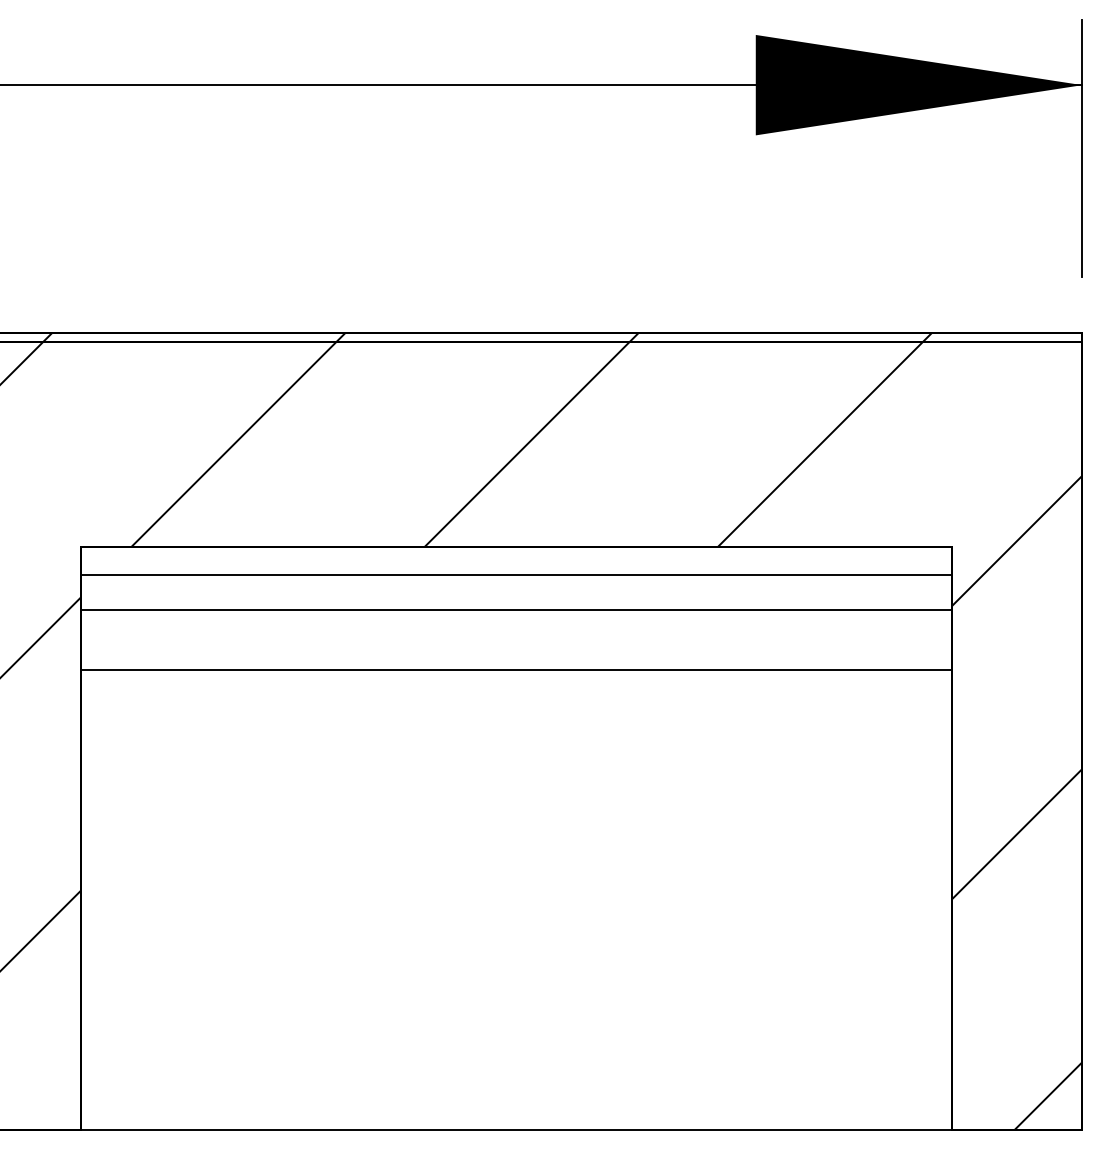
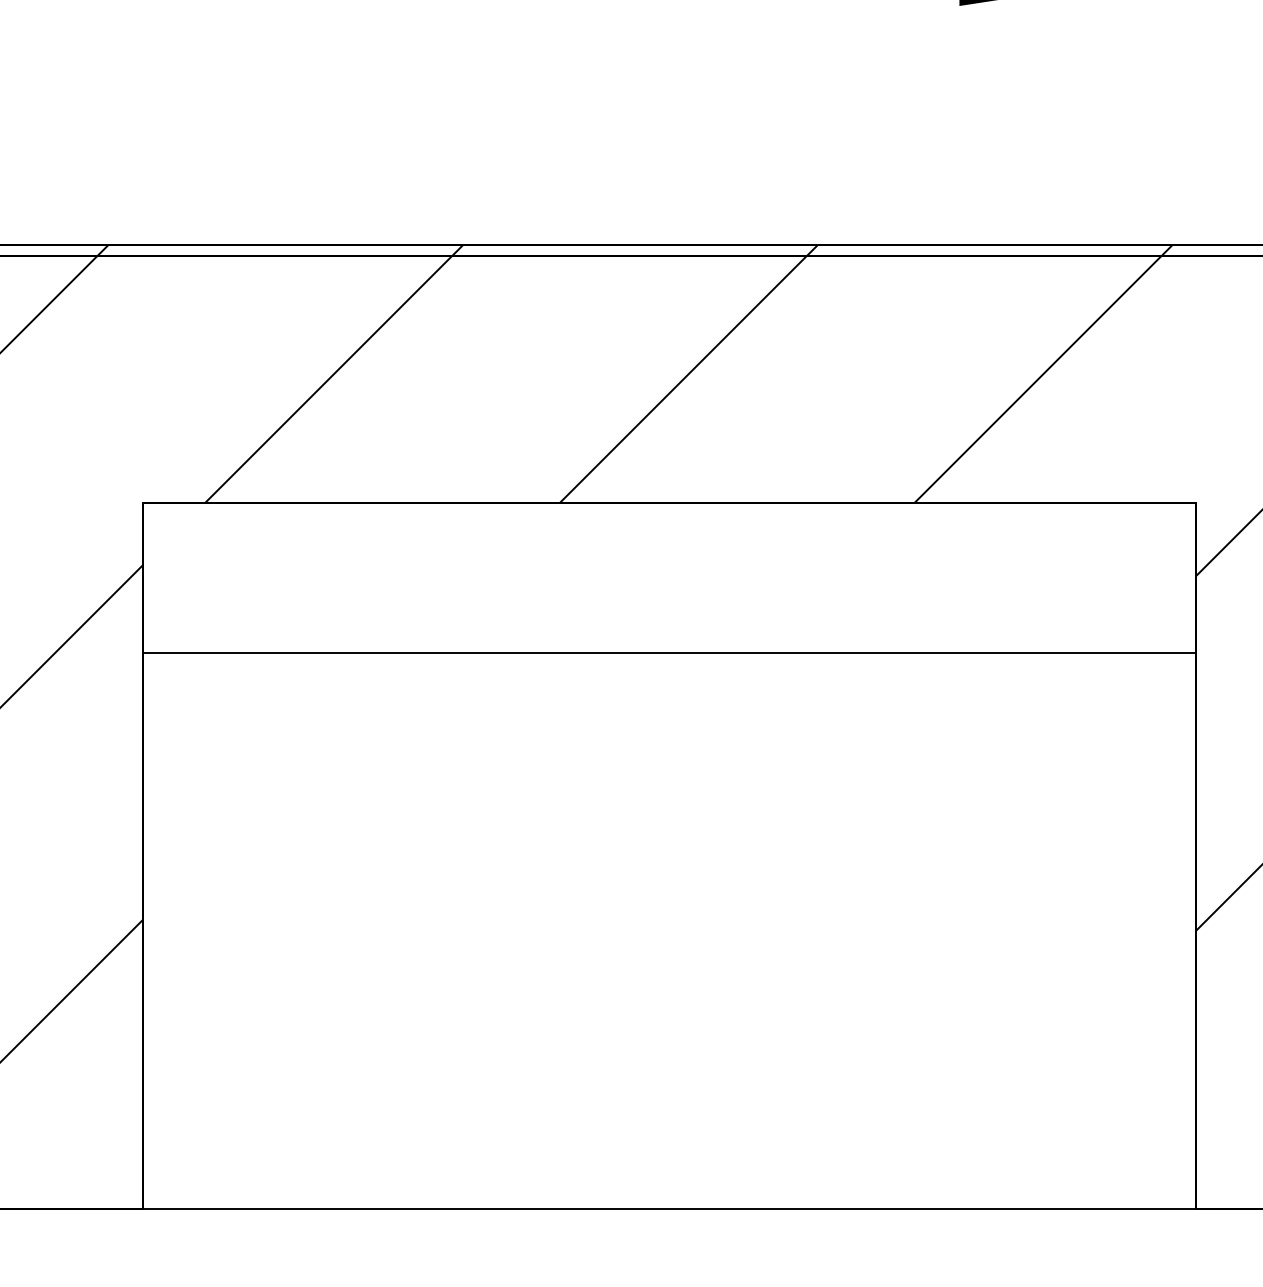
line: (515, 574) -> (668, 537), removed
line: (515, 610) -> (668, 580), removed

